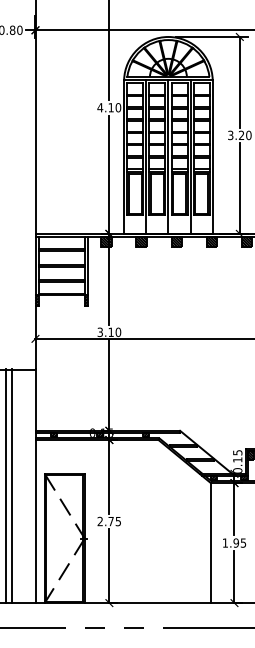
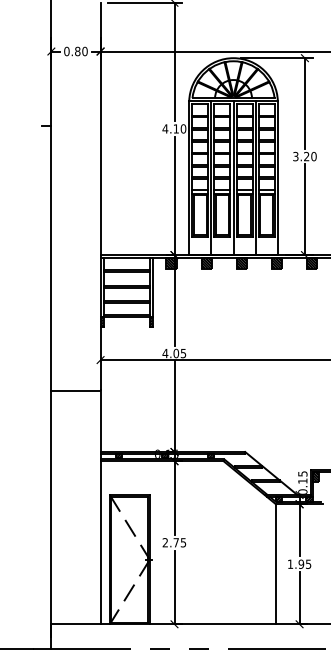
text: (109, 332) -> (174, 353), 3.10 -> 4.05
line: (6, 486) -> (71, 507), removed
line: (12, 486) -> (77, 507), removed

